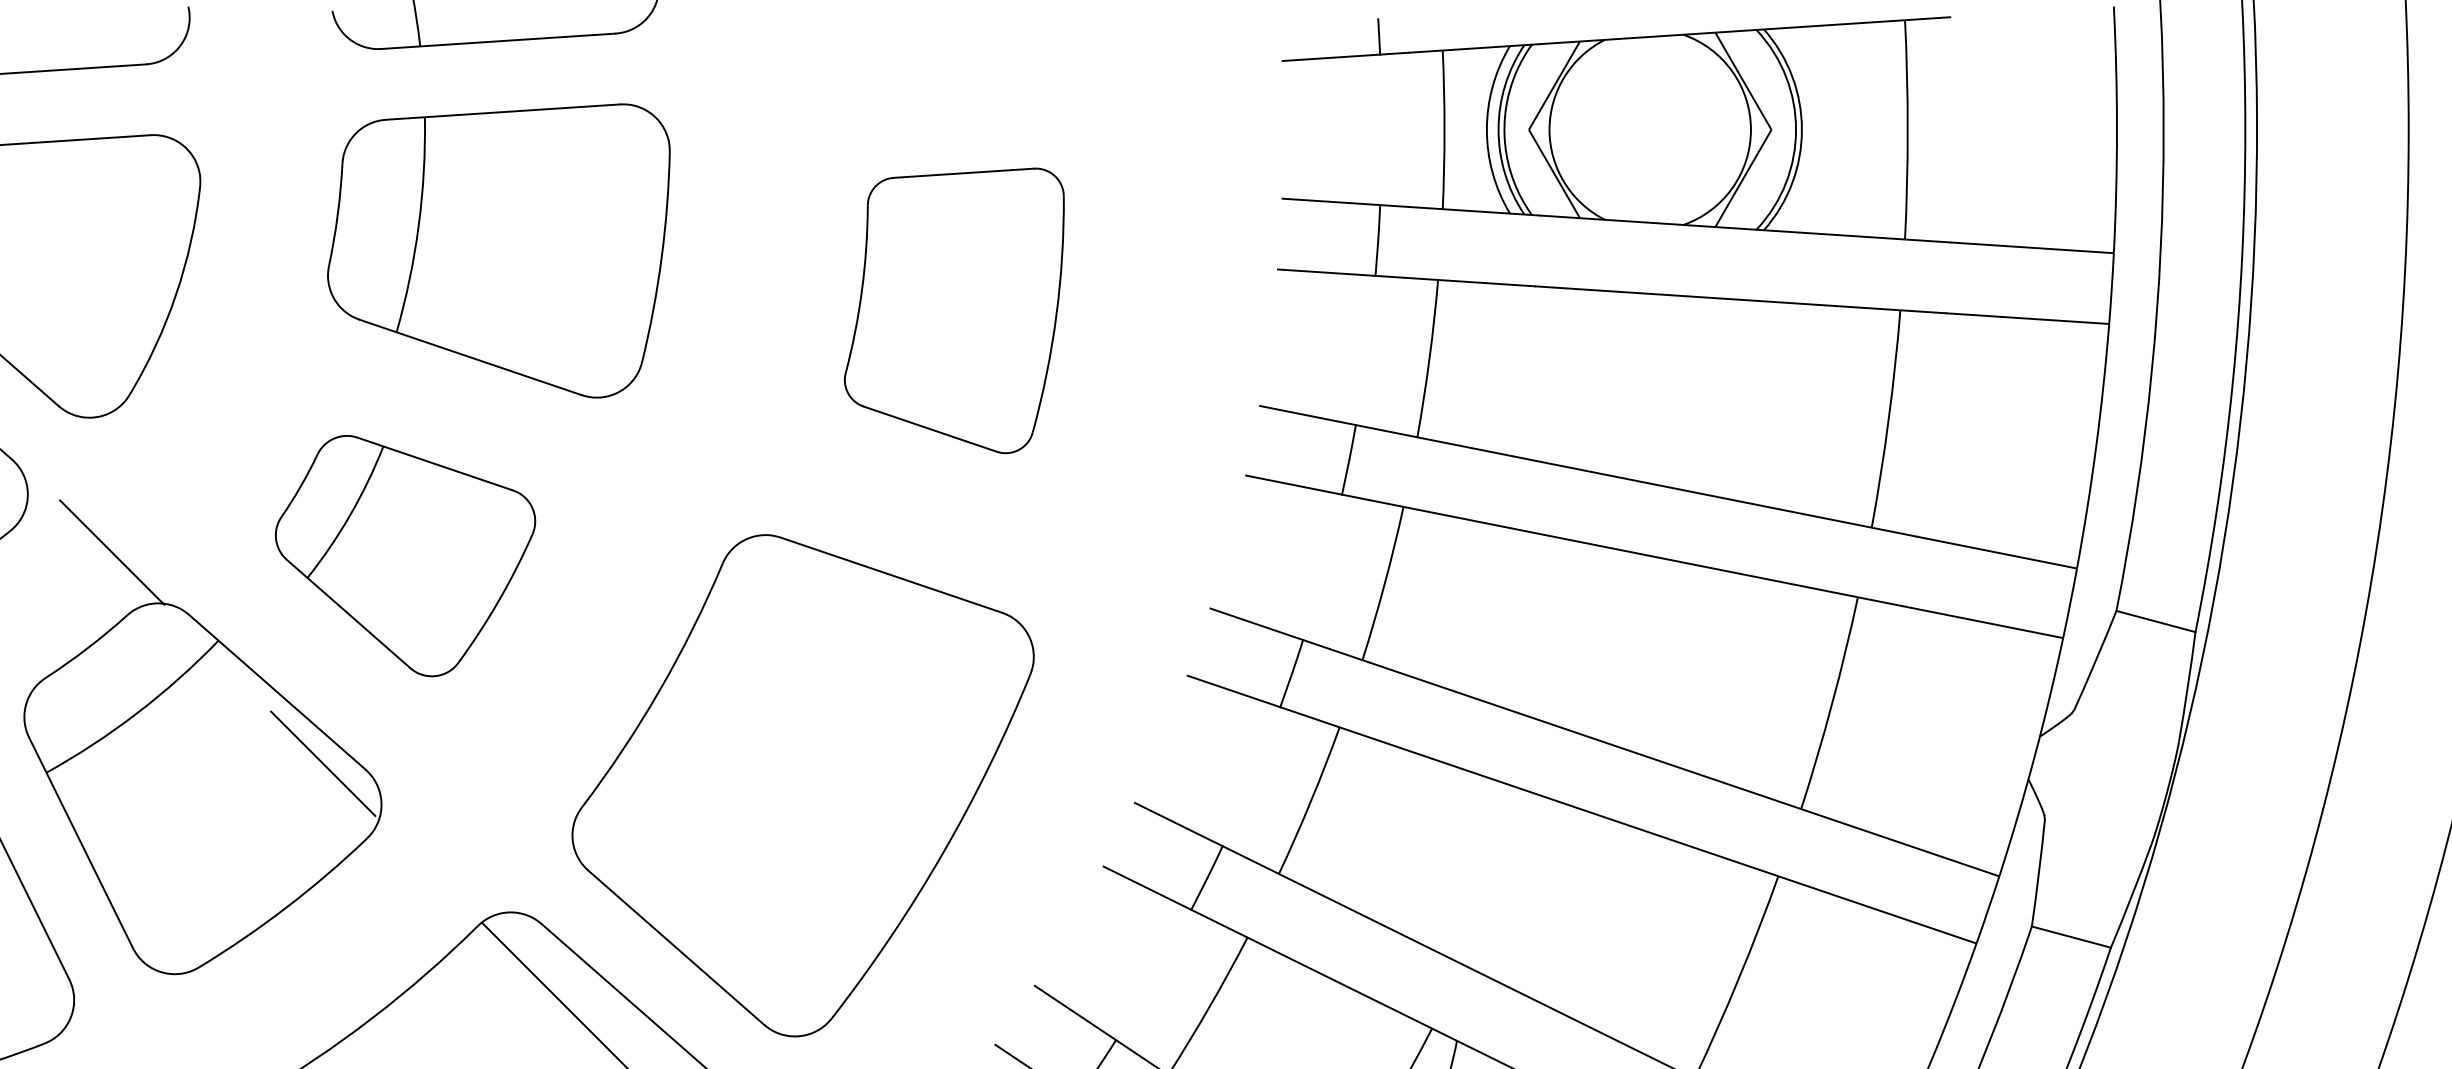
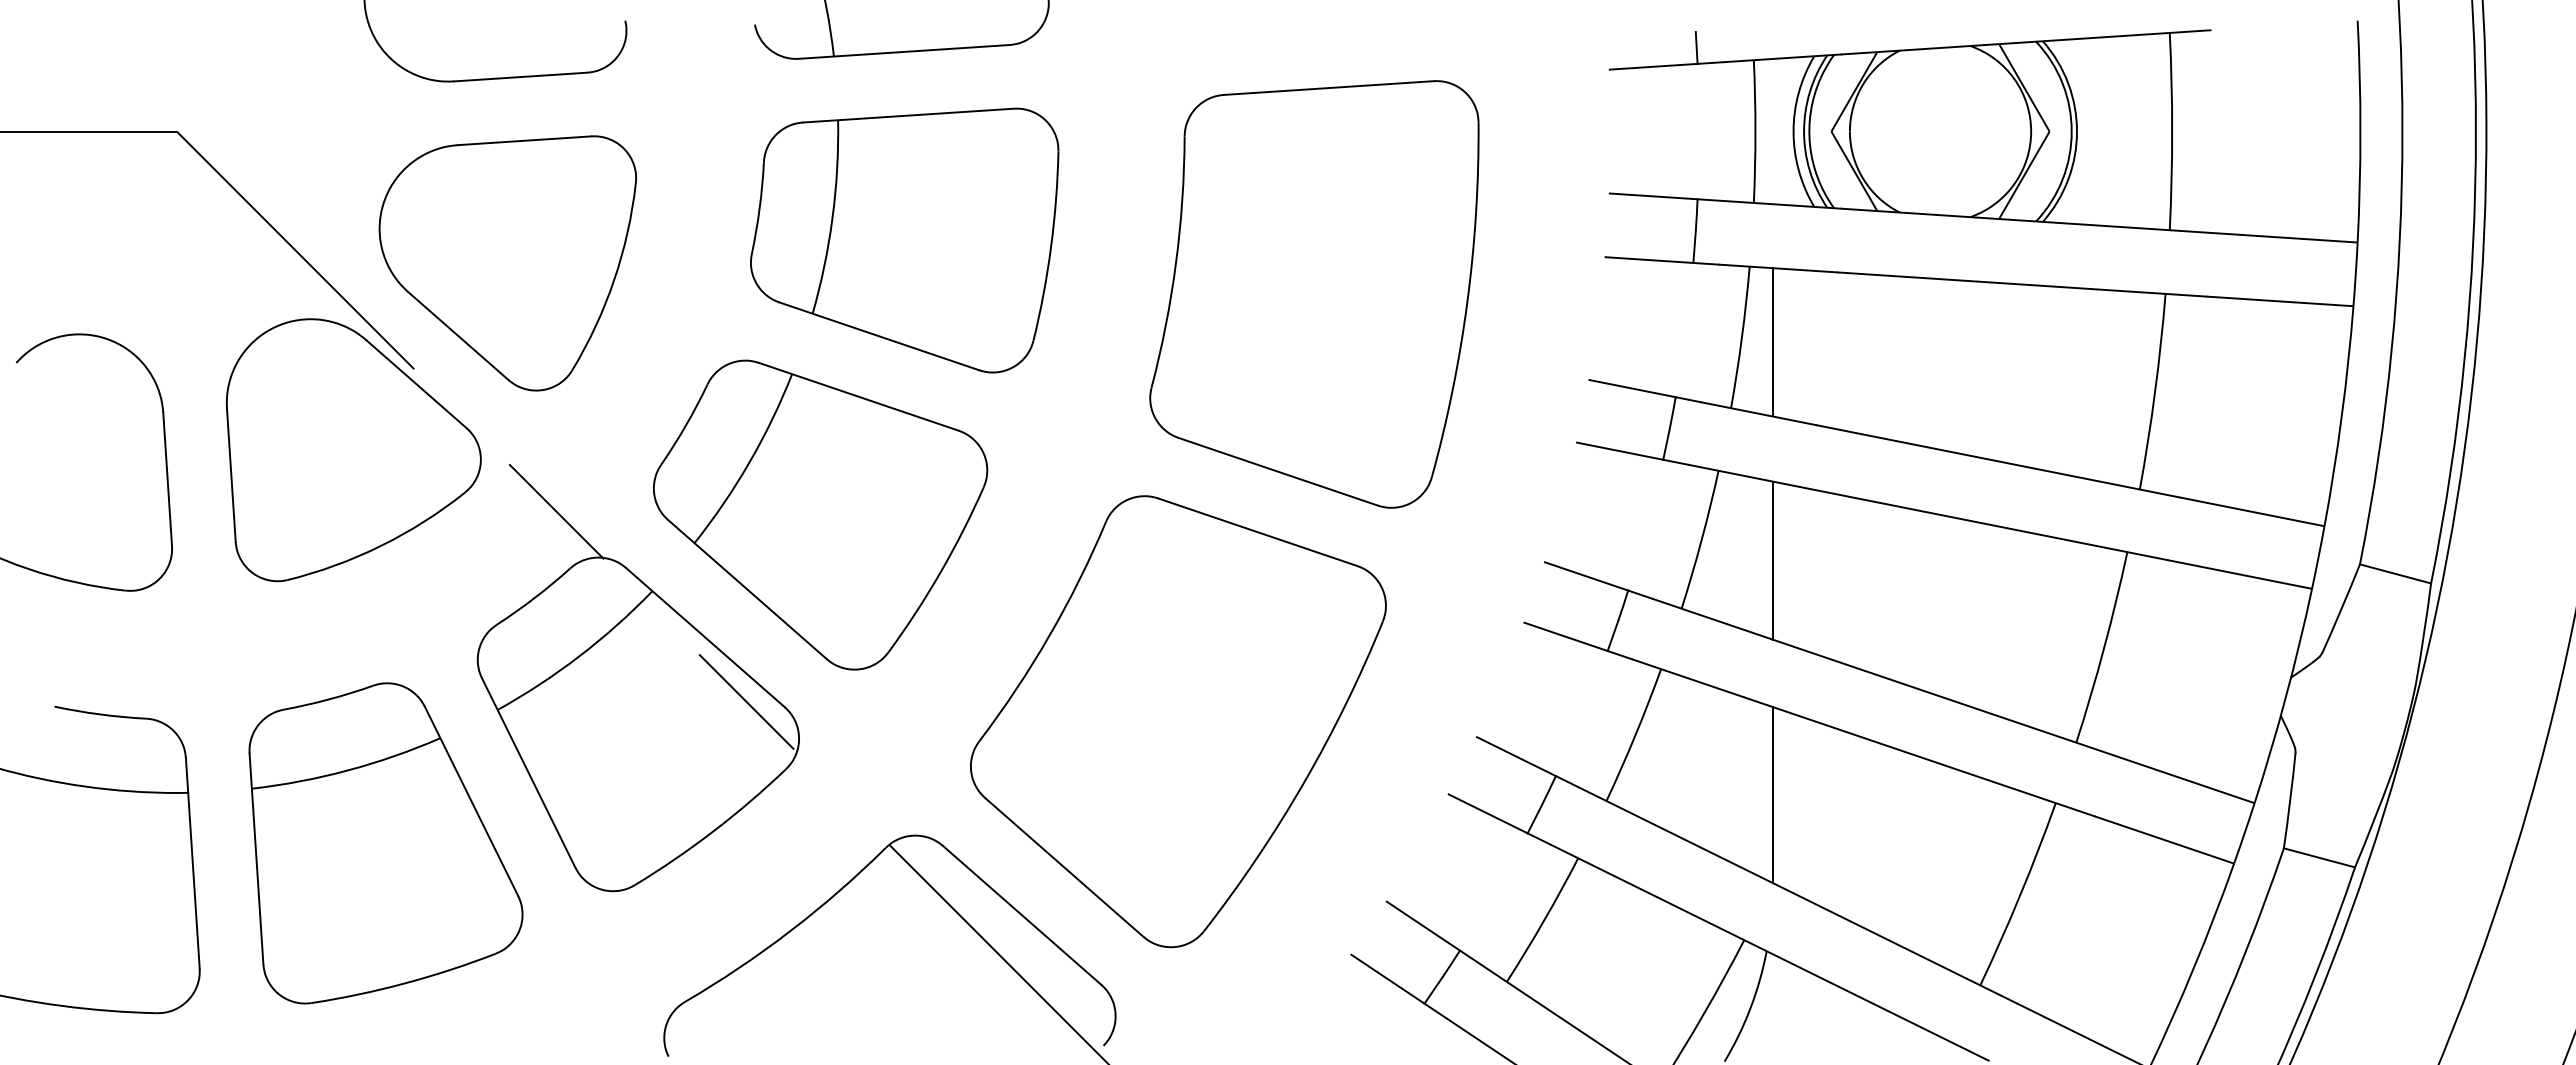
part: (954, 310) -> (1314, 294), size x1.67
line: (1463, 364) -> (1772, 342), added
part: (405, 555) -> (820, 514), size x1.43
line: (1463, 606) -> (1772, 560), added
line: (1463, 866) -> (1772, 794), added

